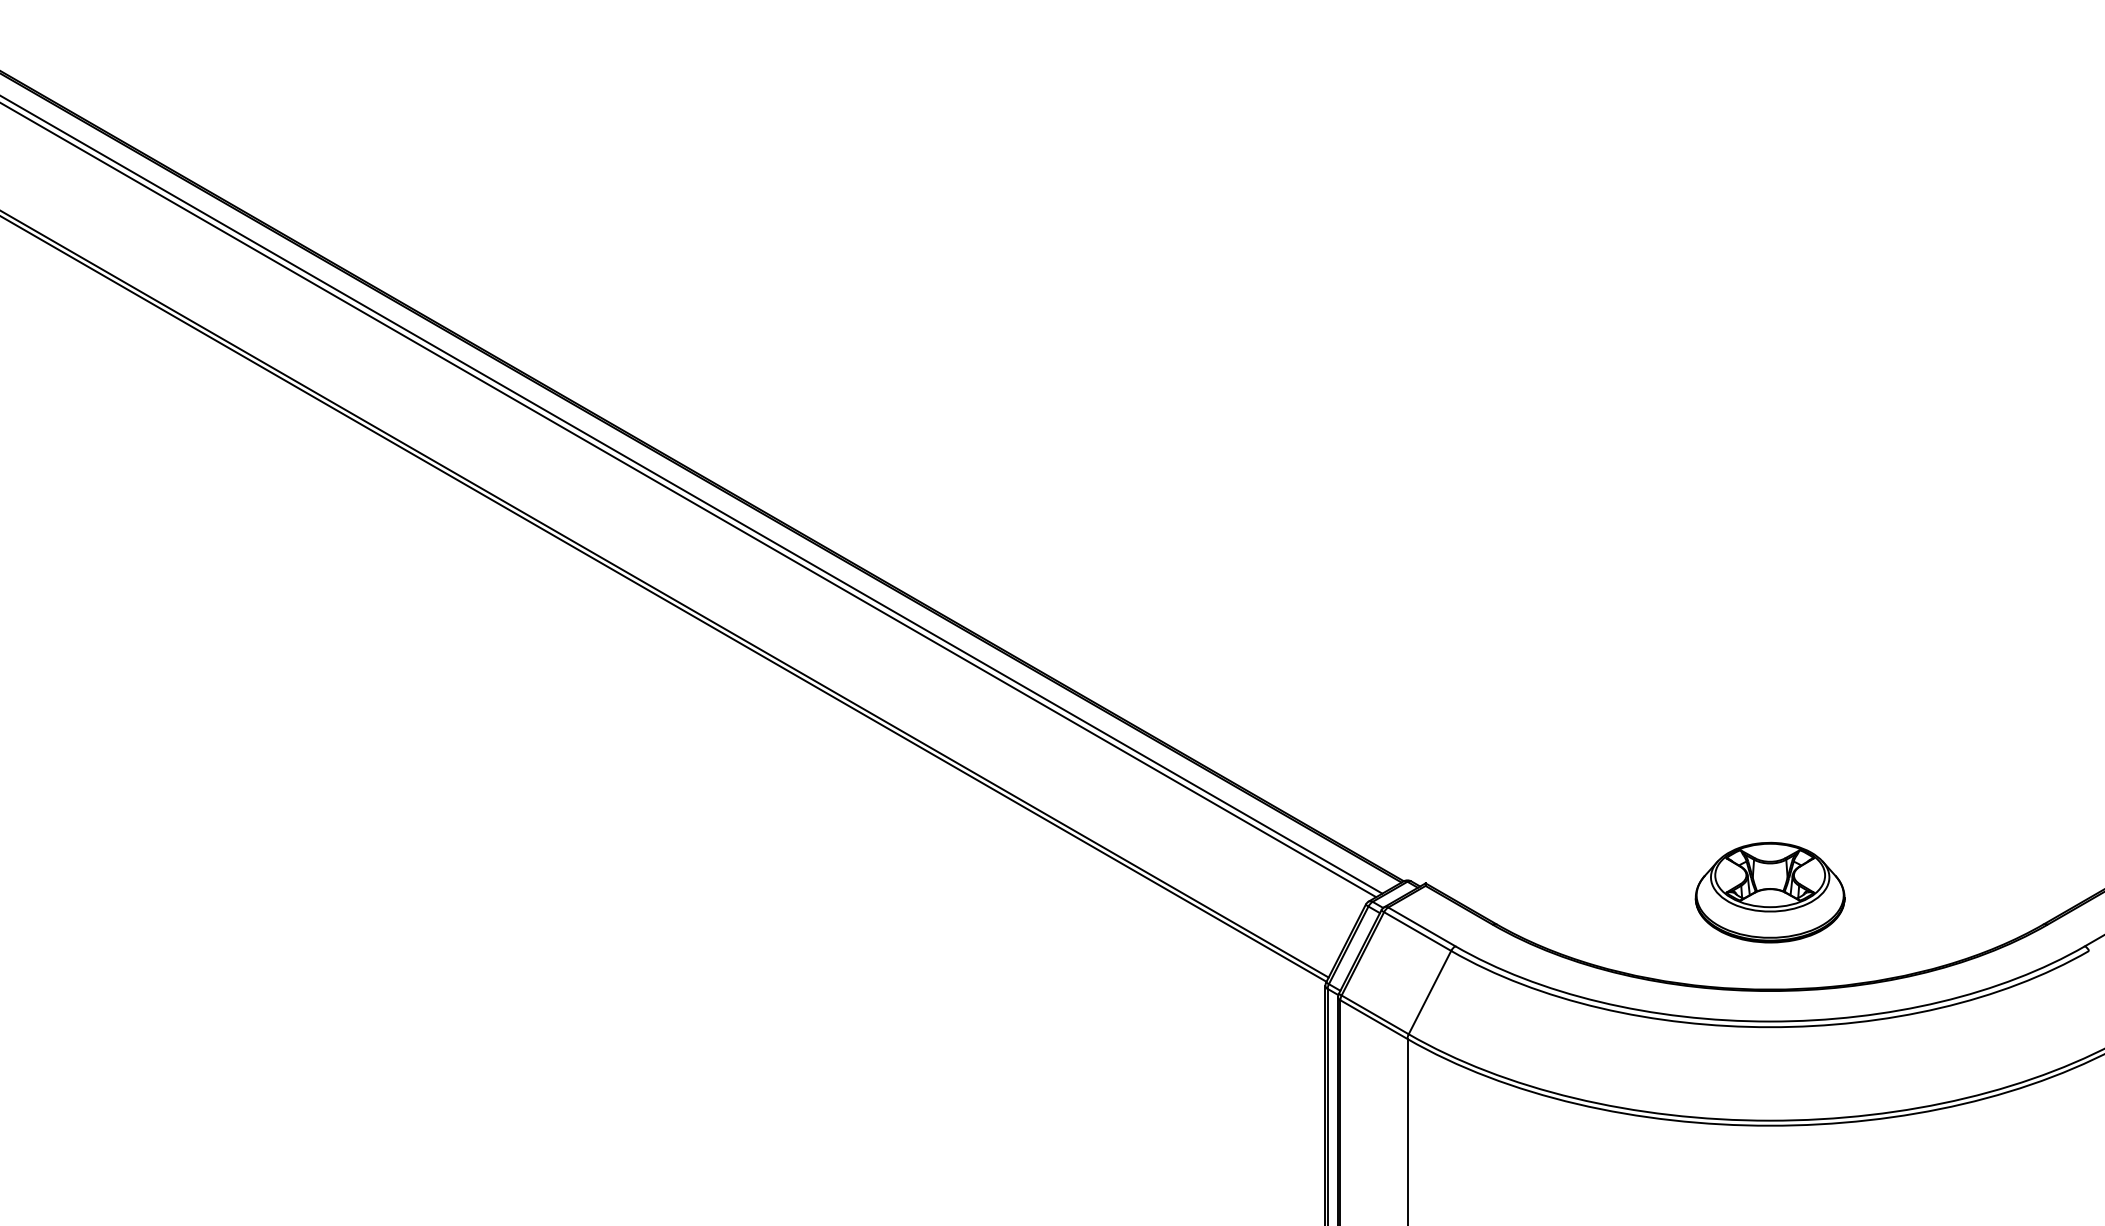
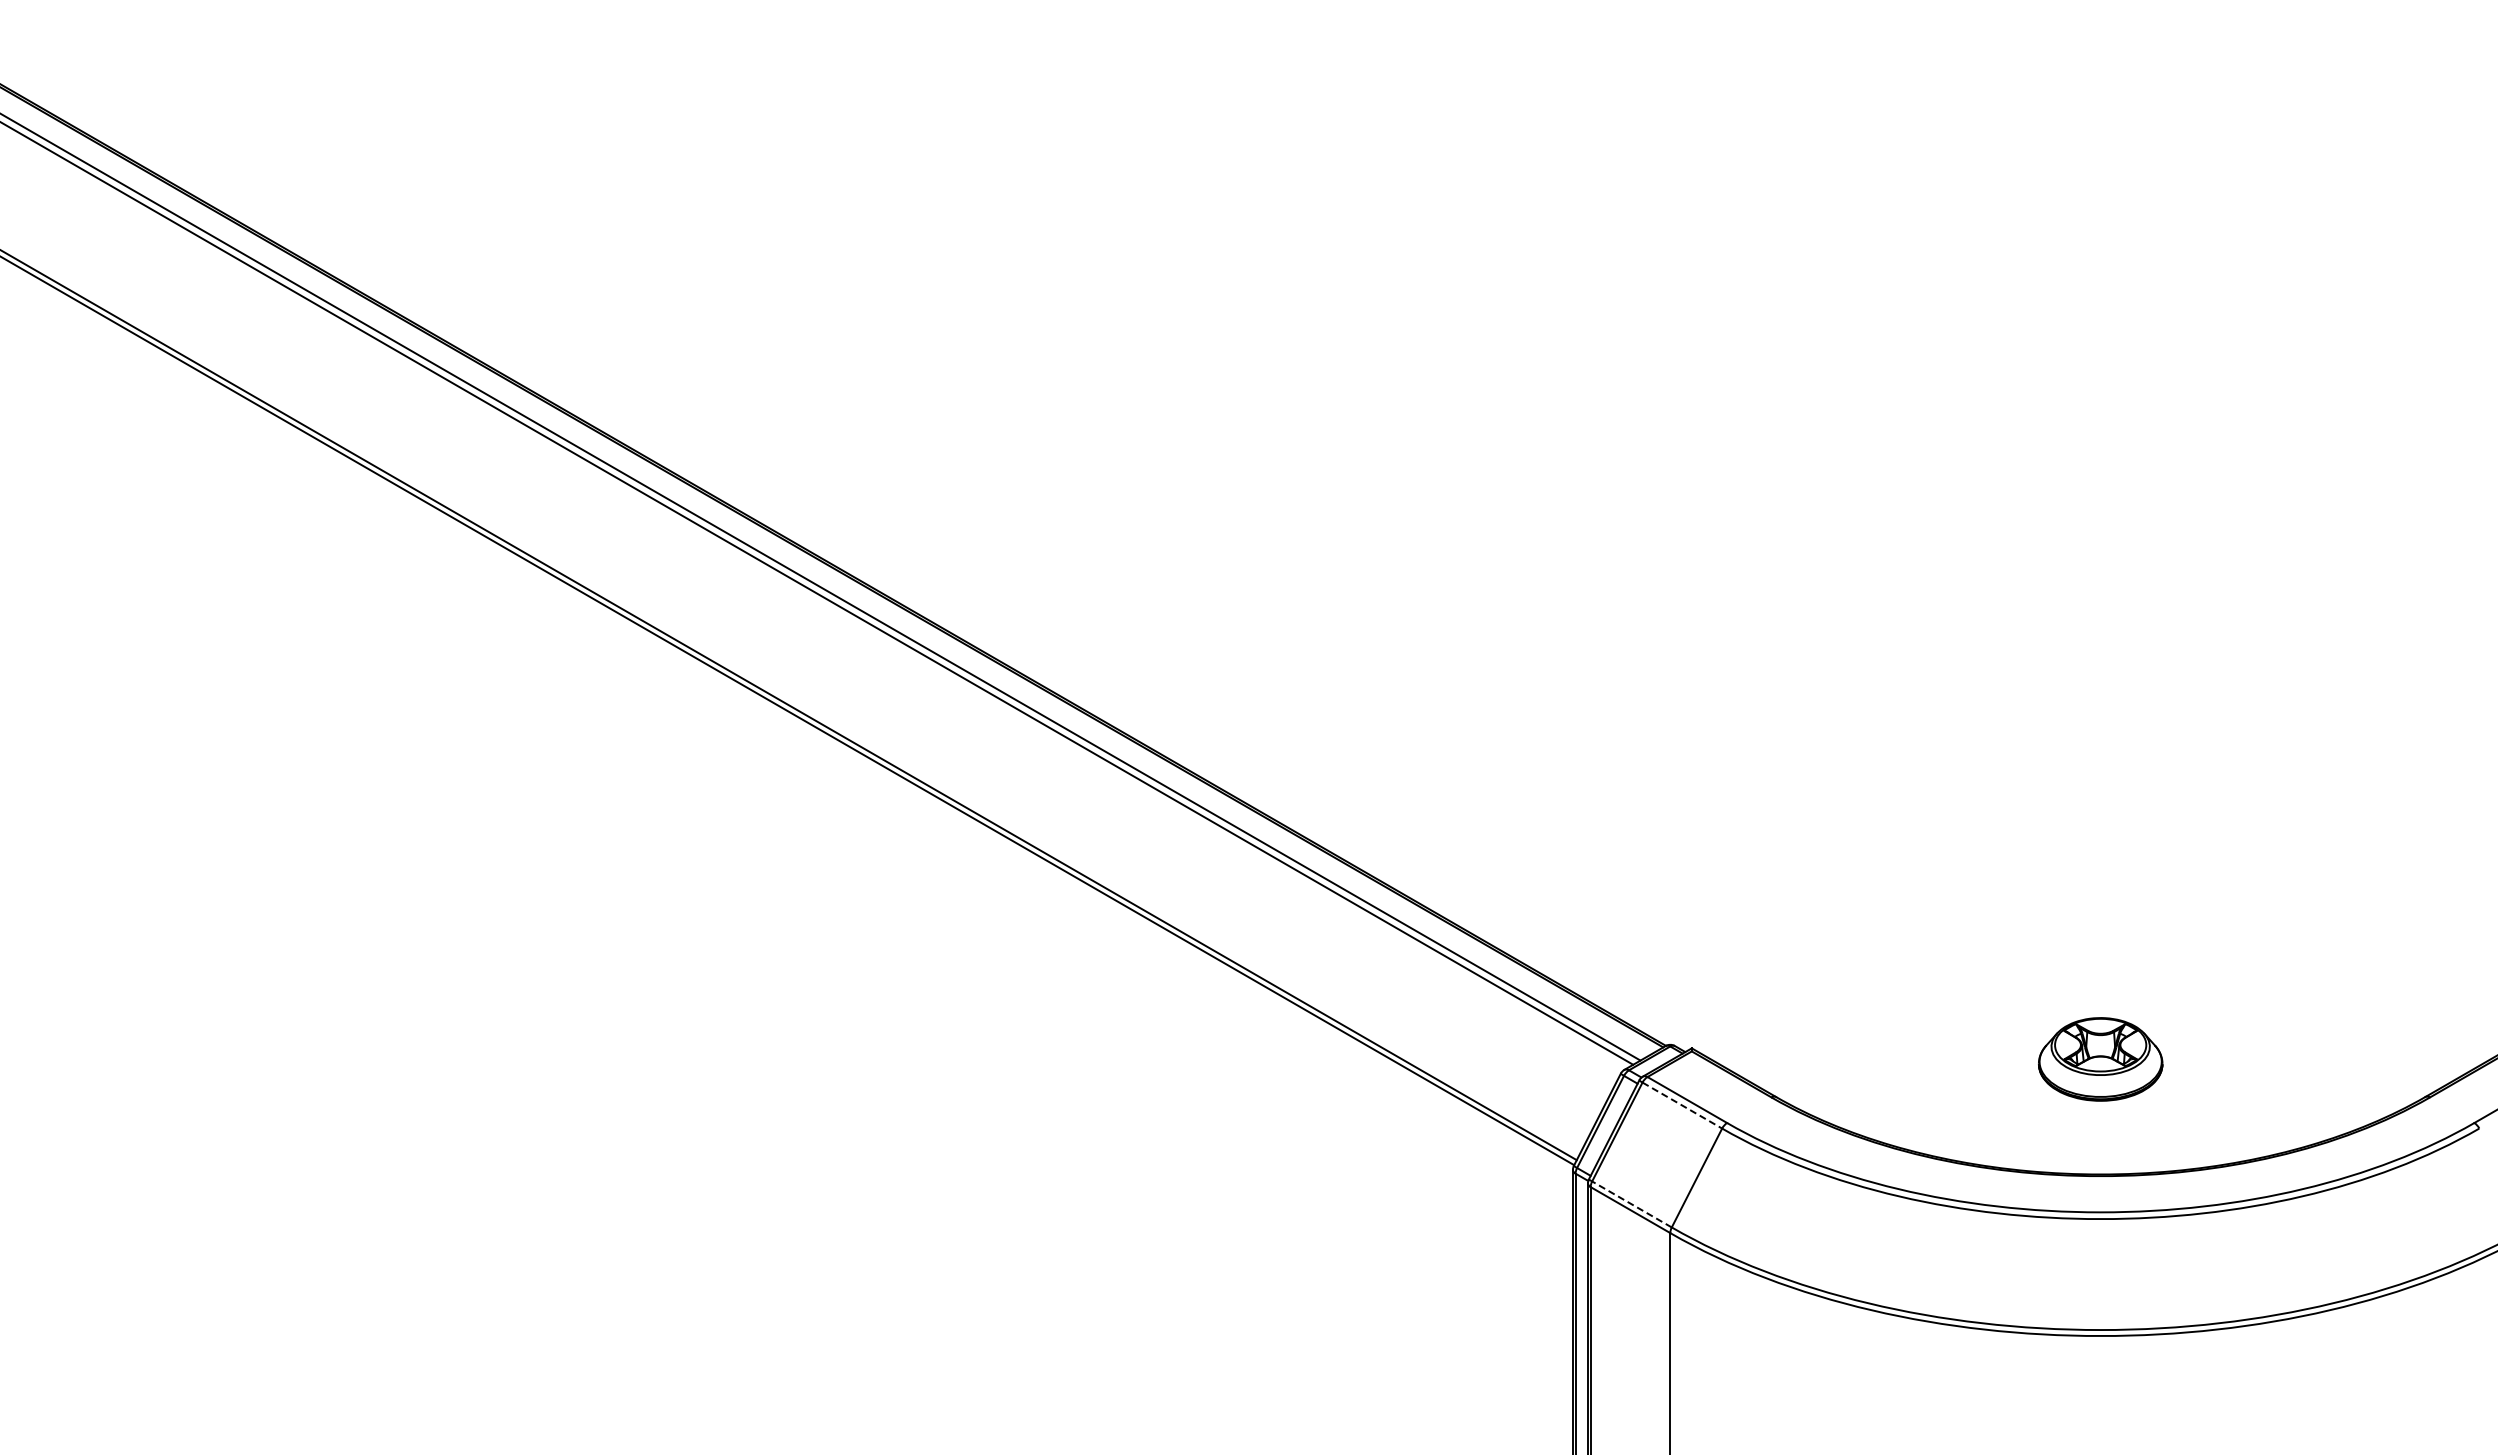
part: (1769, 892) -> (2100, 1059), size x0.7
line: (1417, 931) -> (1682, 1105), solid -> dashed
line: (1374, 1014) -> (1631, 1204), solid -> dashed

